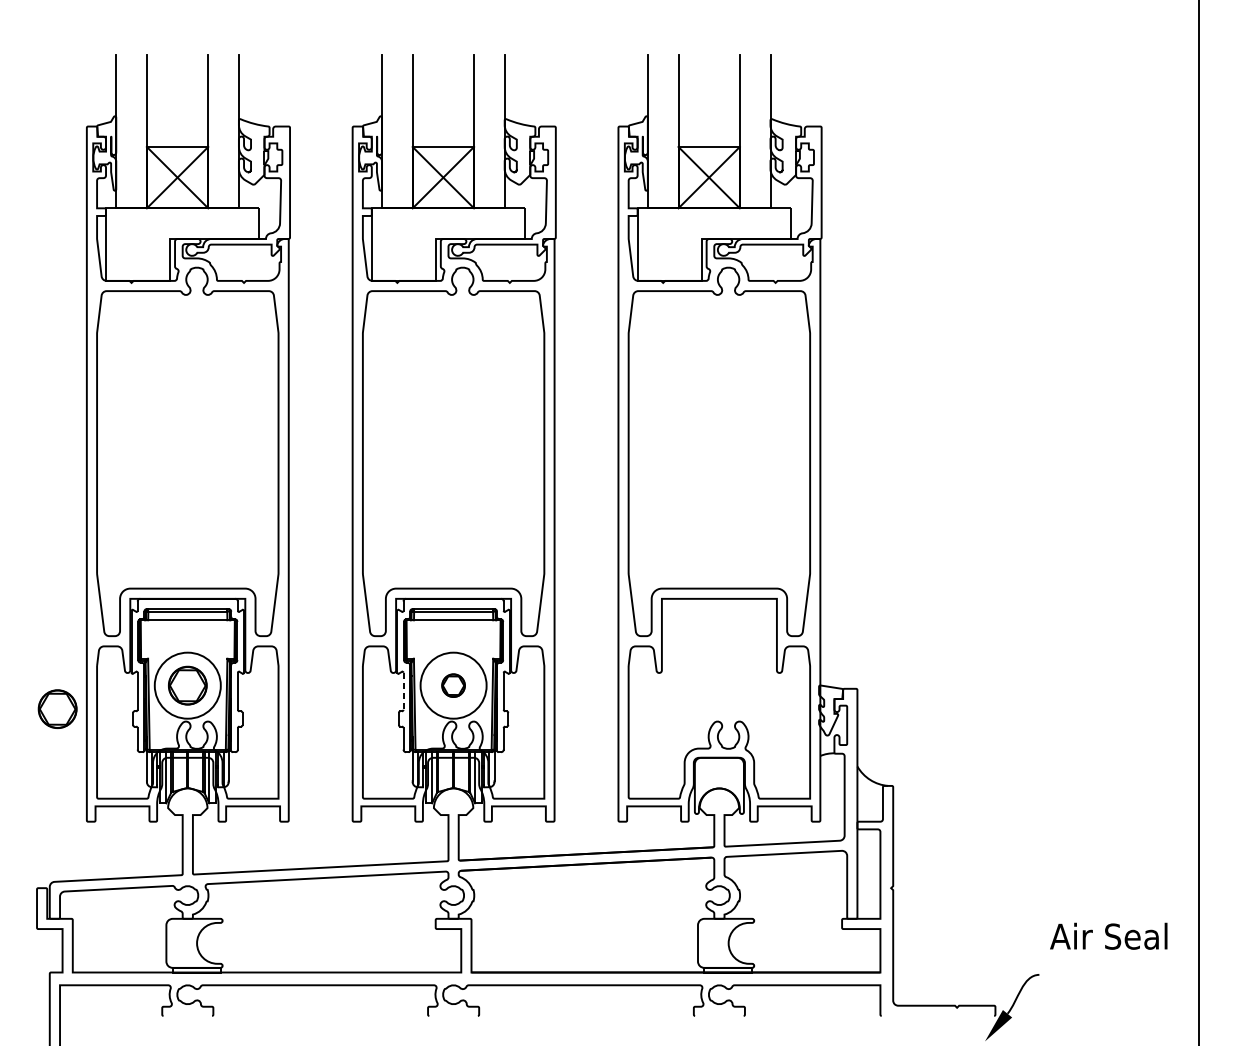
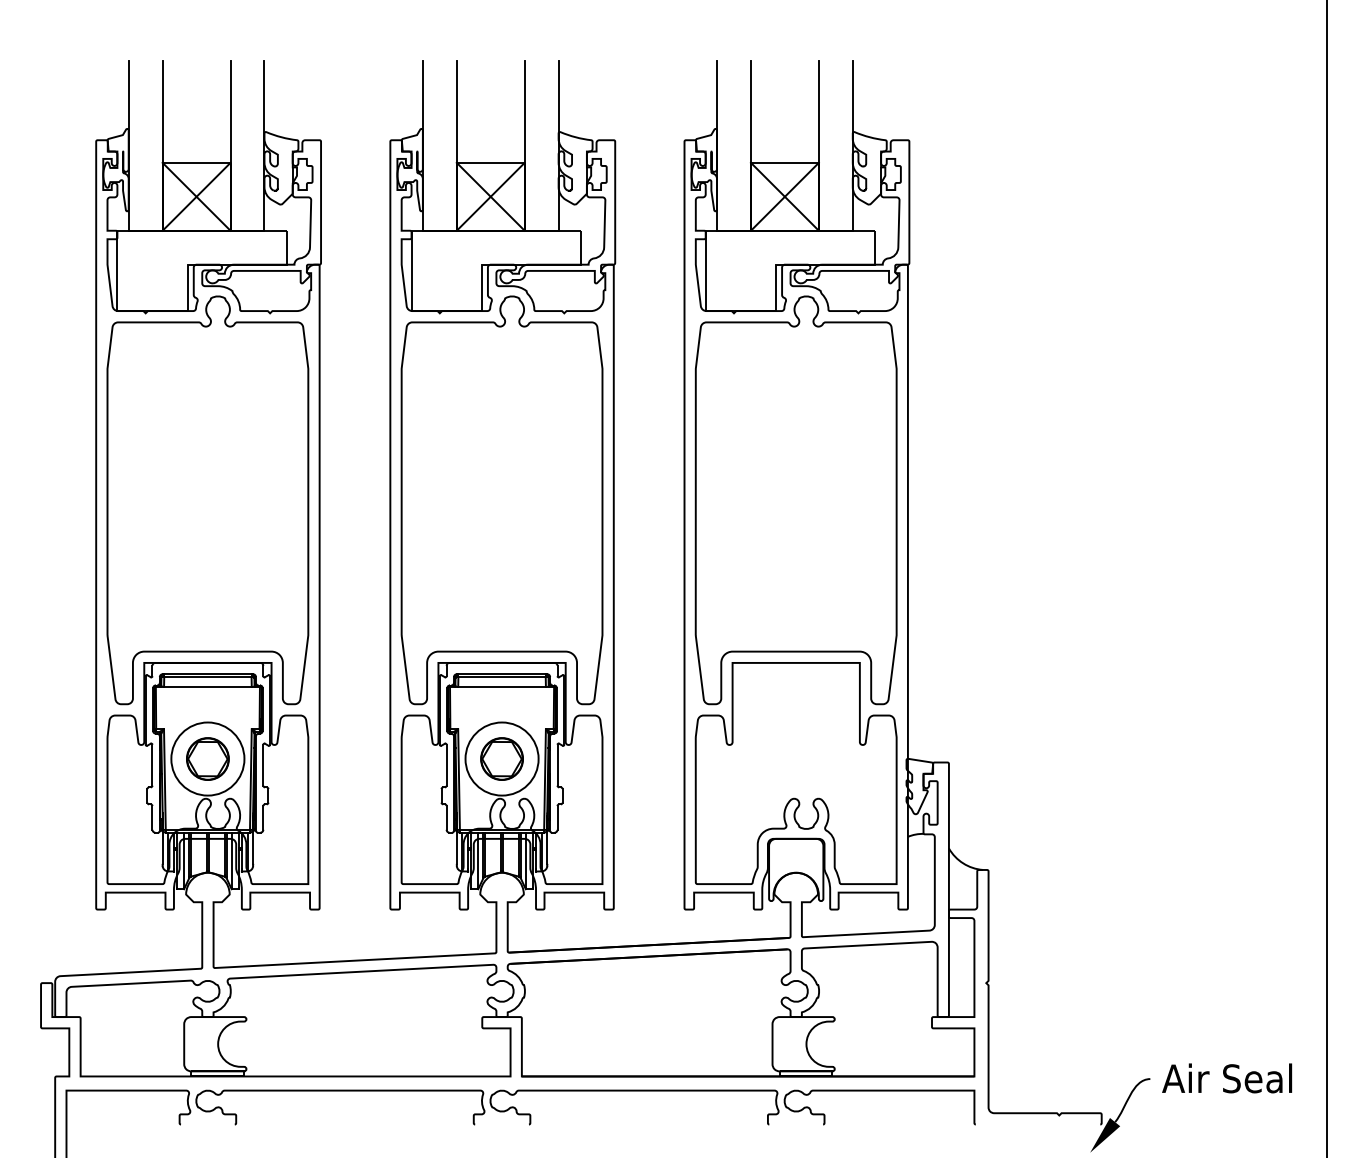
part: (453, 685) -> (501, 758), size x1.67
line: (403, 691) -> (446, 765), dashed -> solid
part: (57, 708) -> (63, 784), removed
text: (1109, 936) -> (1227, 1078), moved

